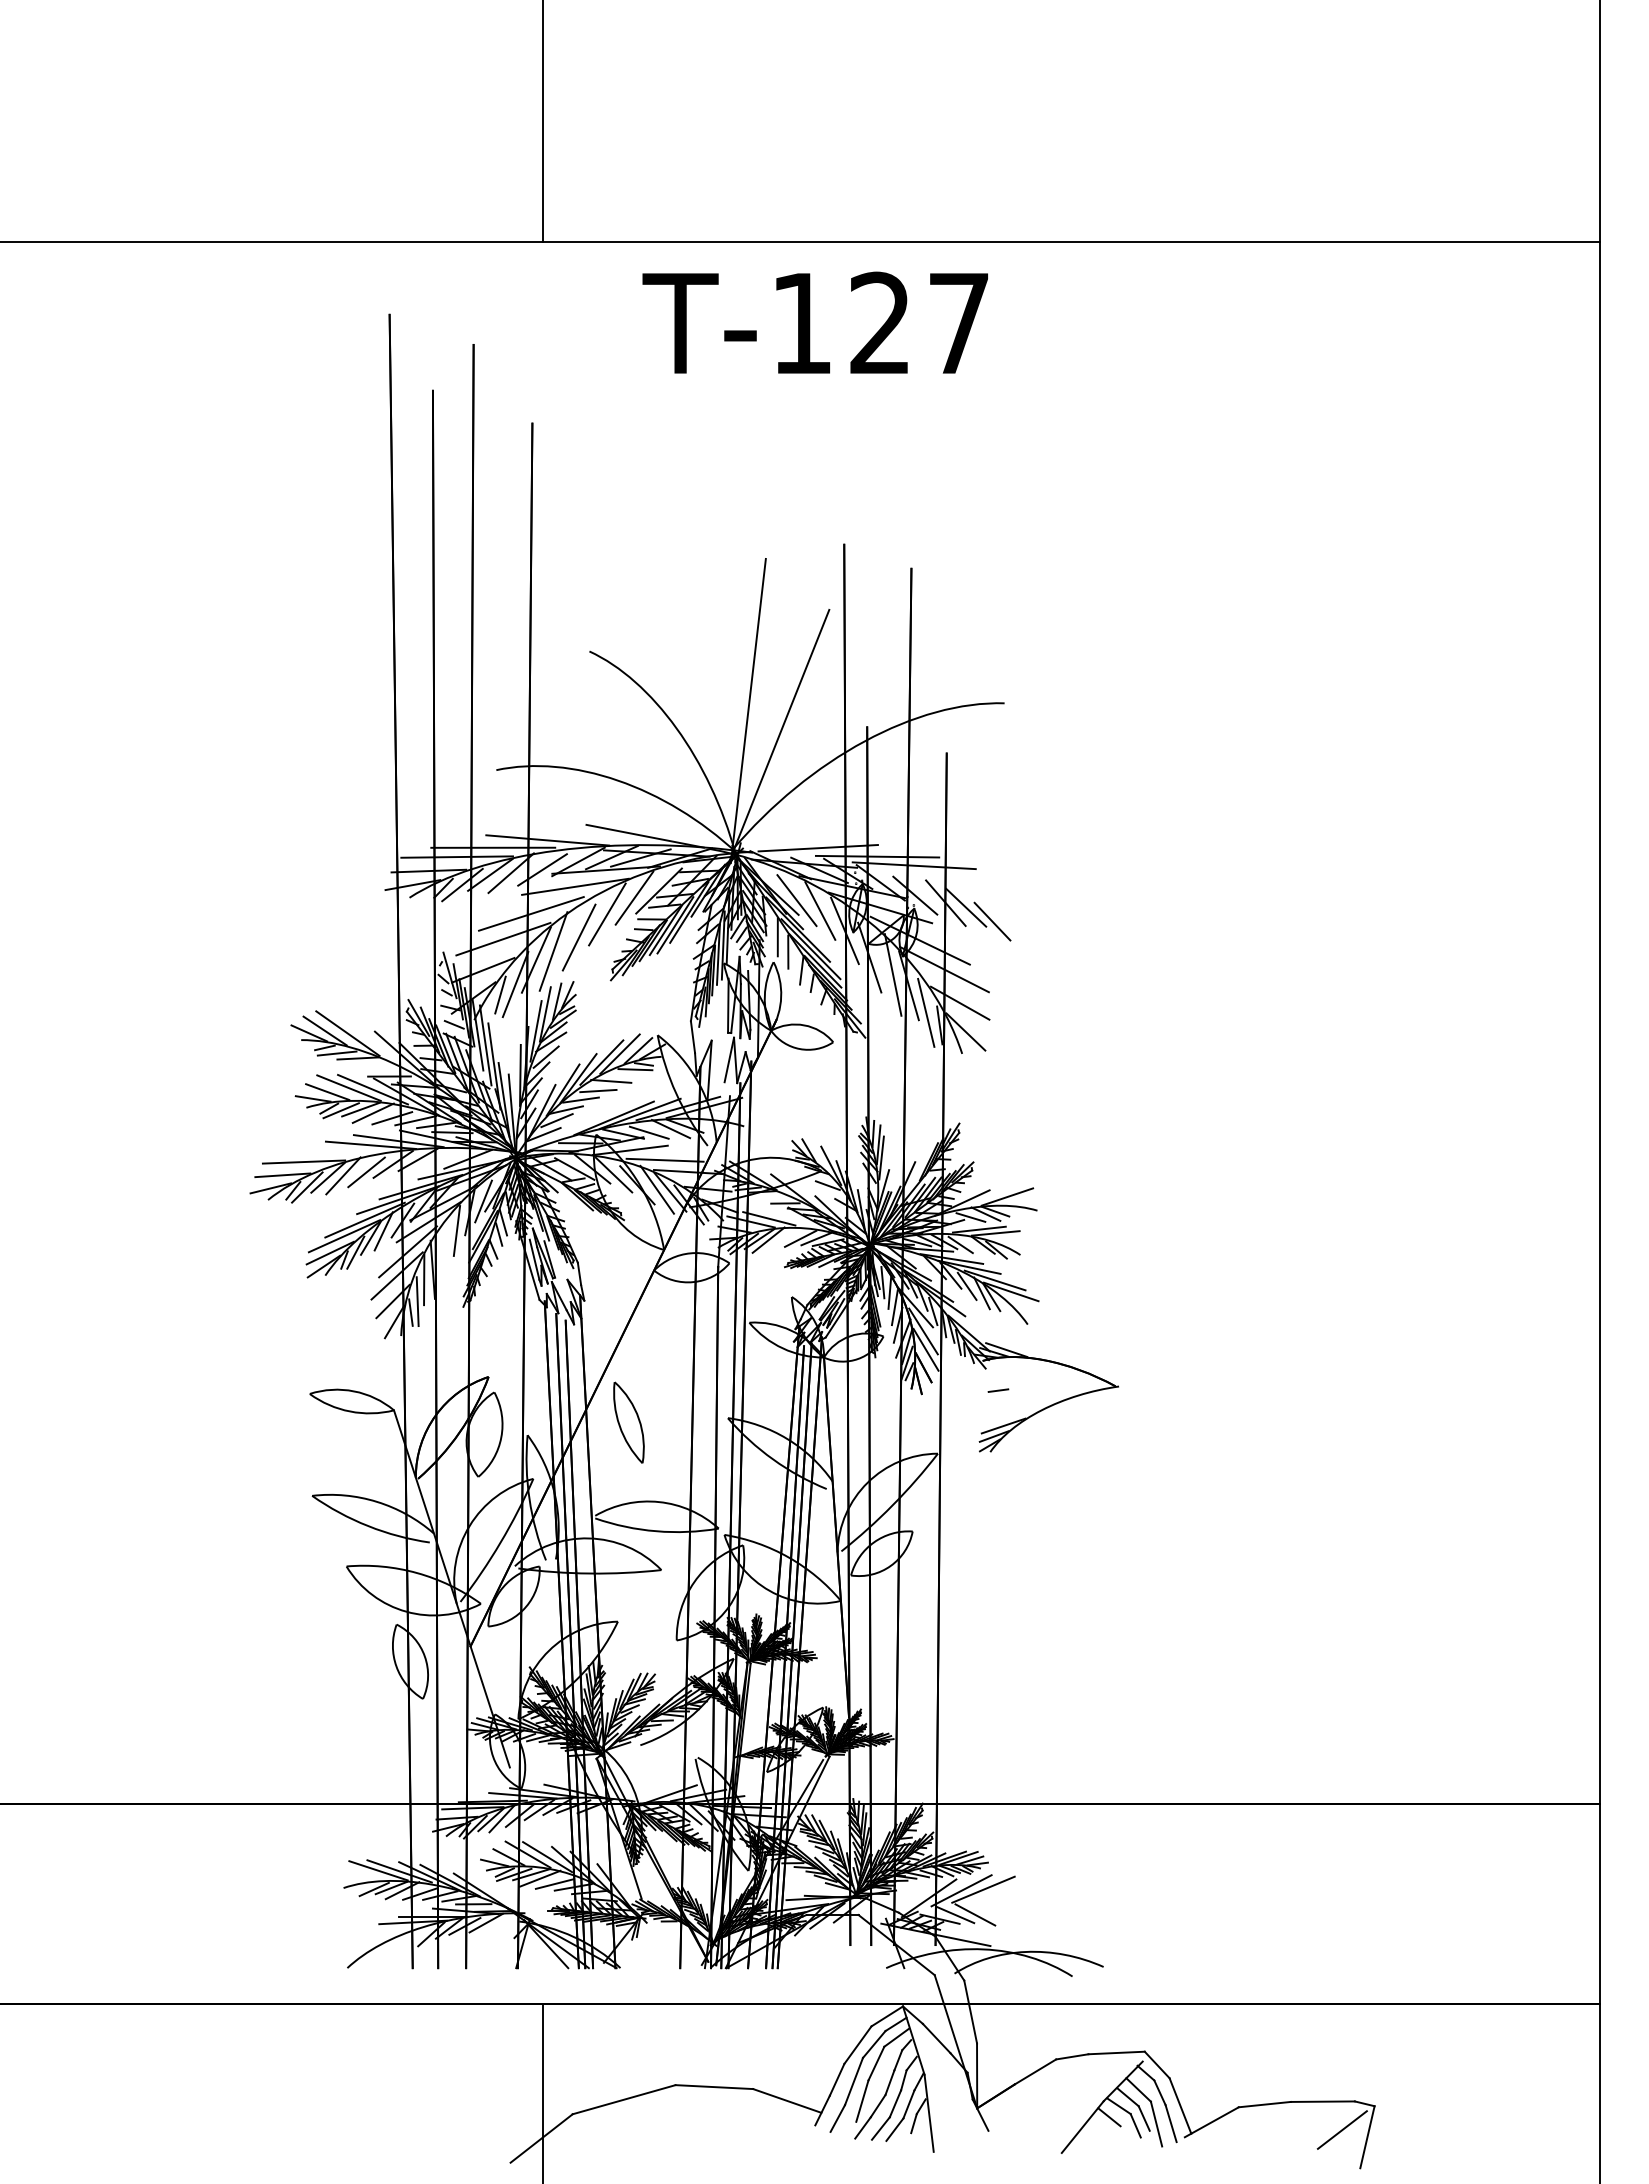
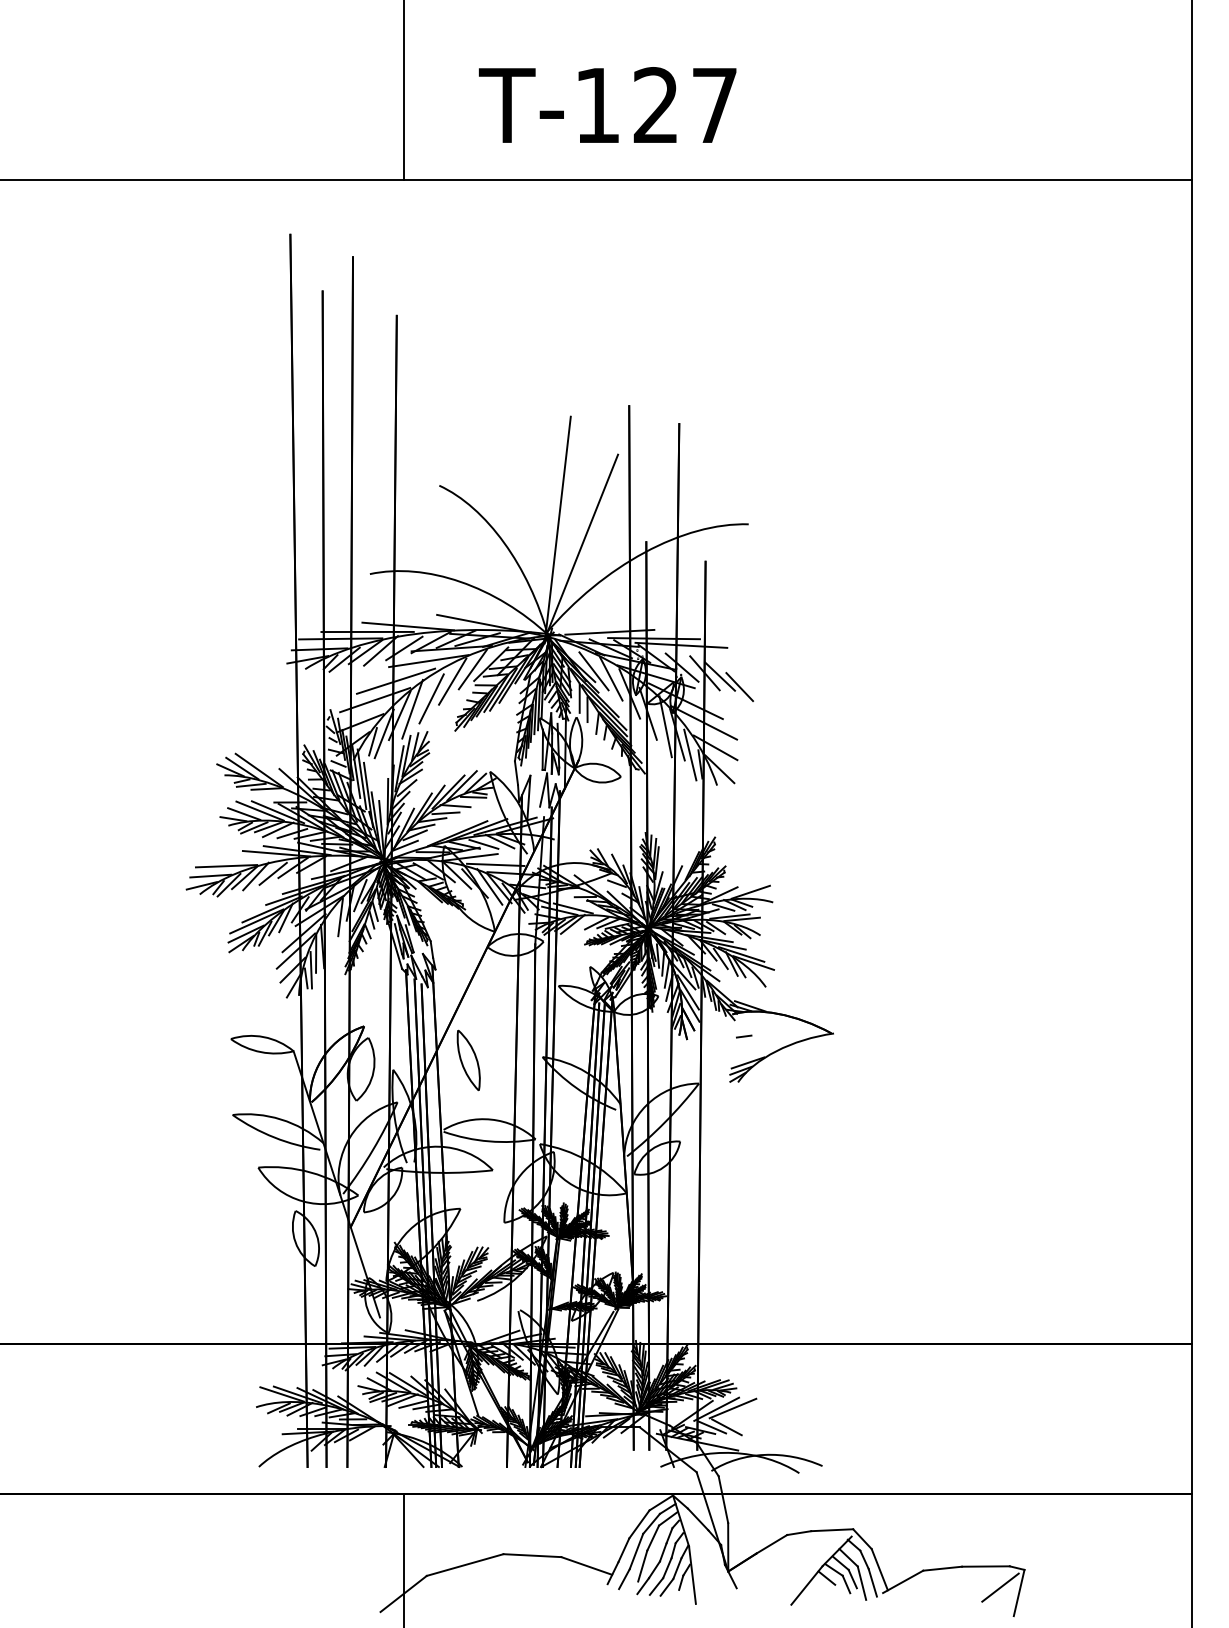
text: (814, 322) -> (607, 104), moved

